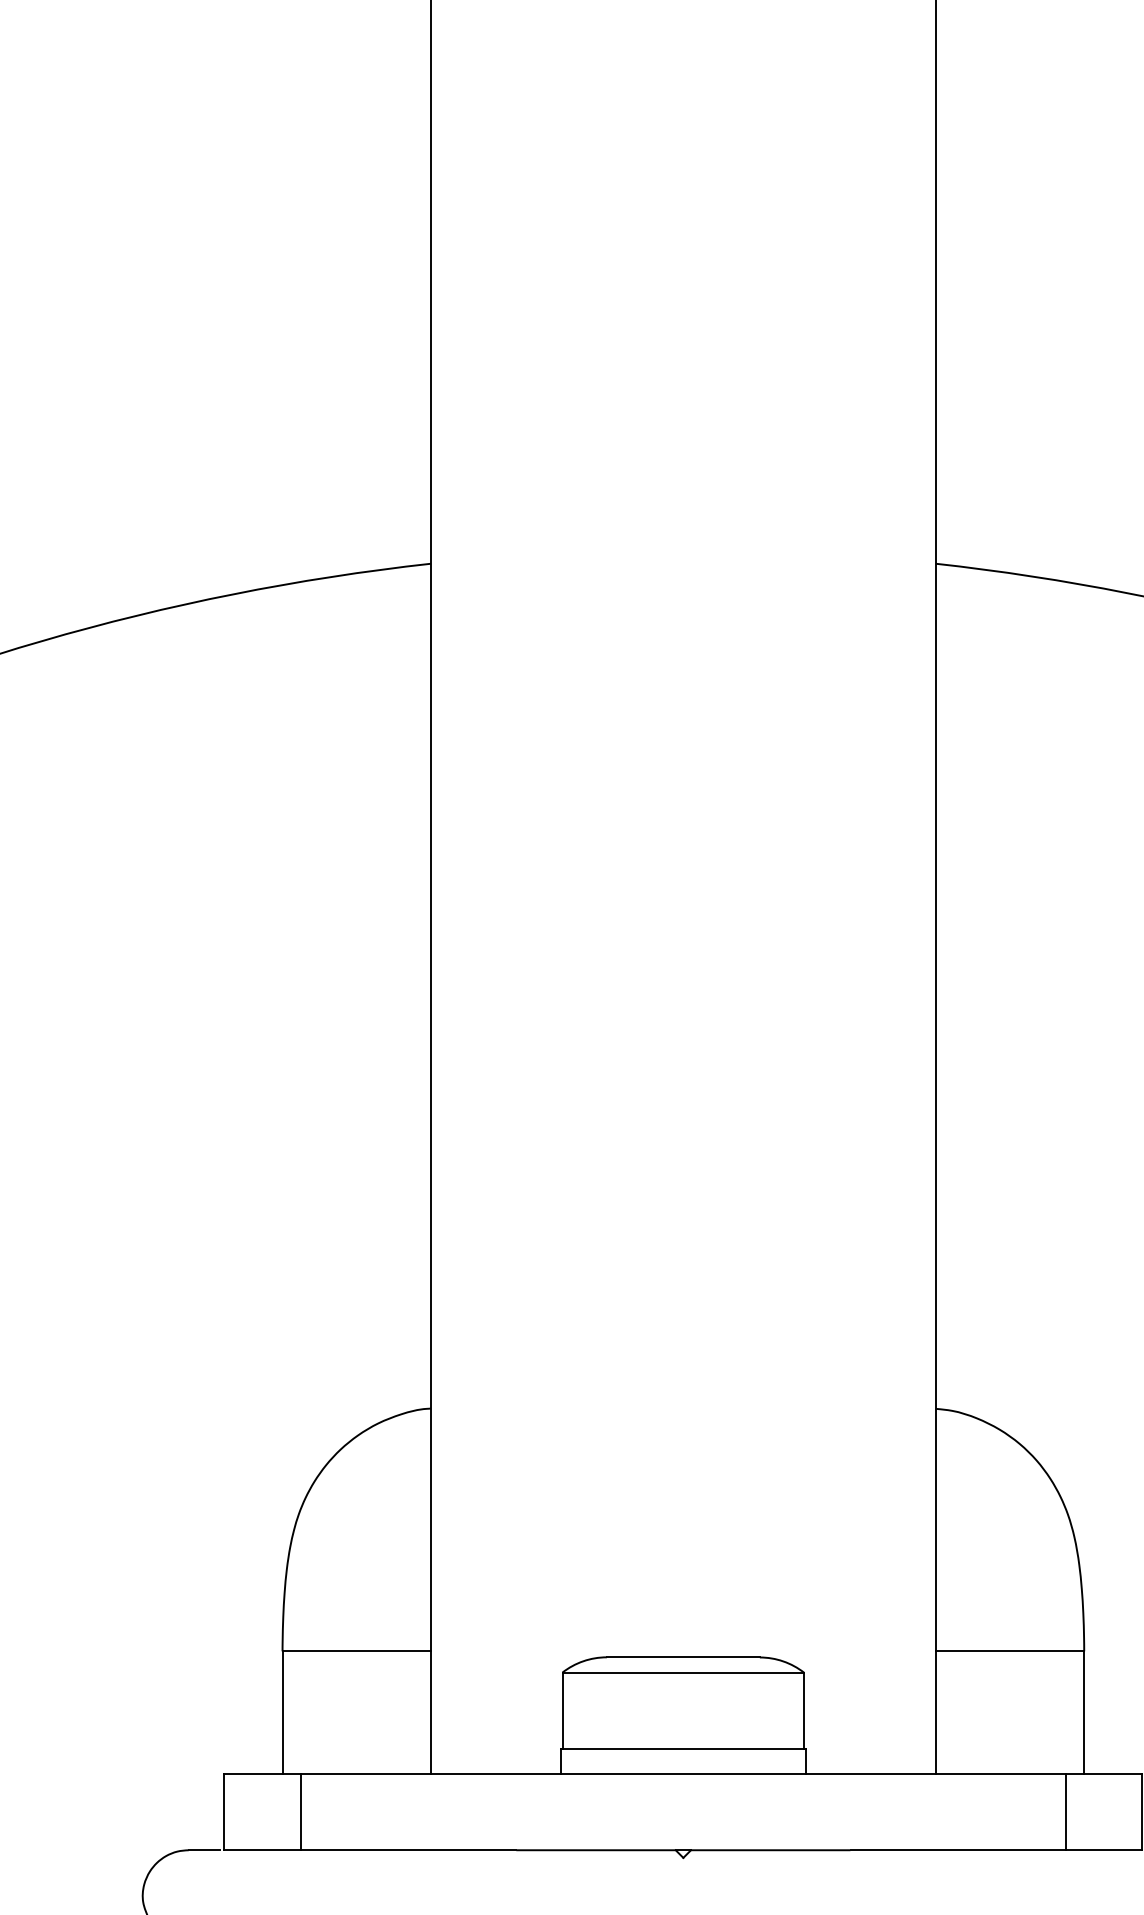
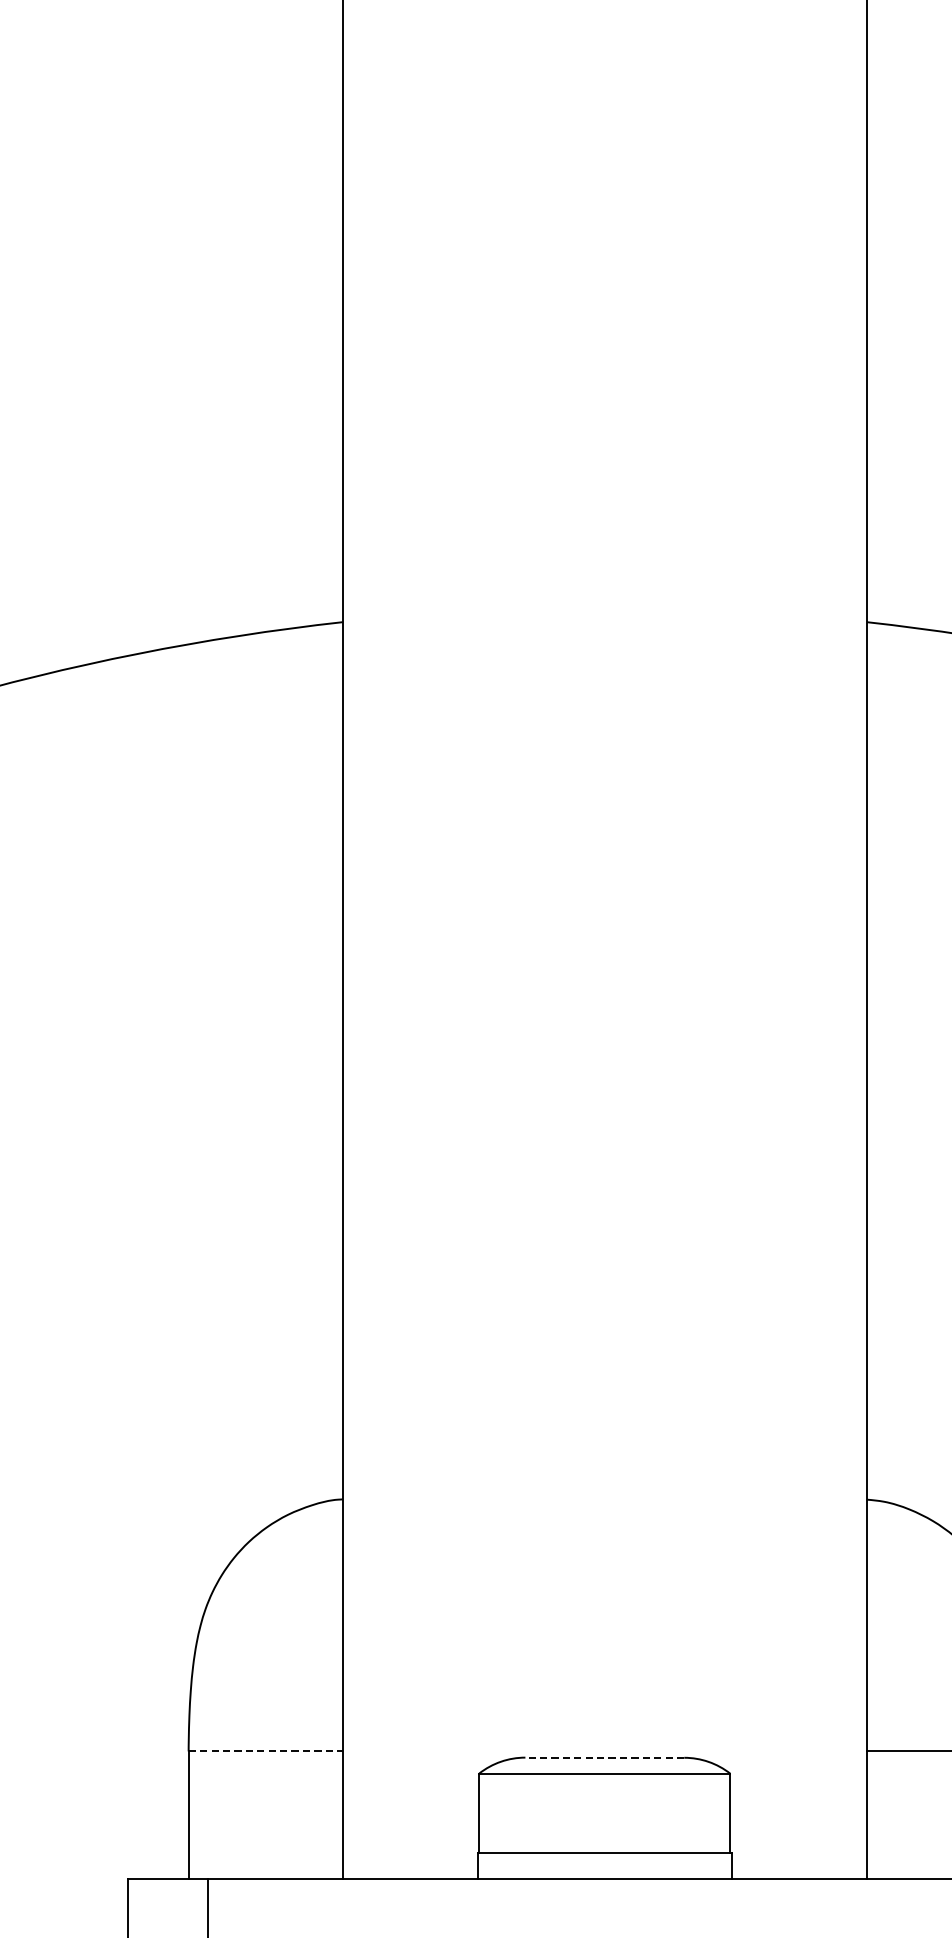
line: (357, 1651) -> (266, 1751), solid -> dashed
line: (682, 1657) -> (603, 1757), solid -> dashed

